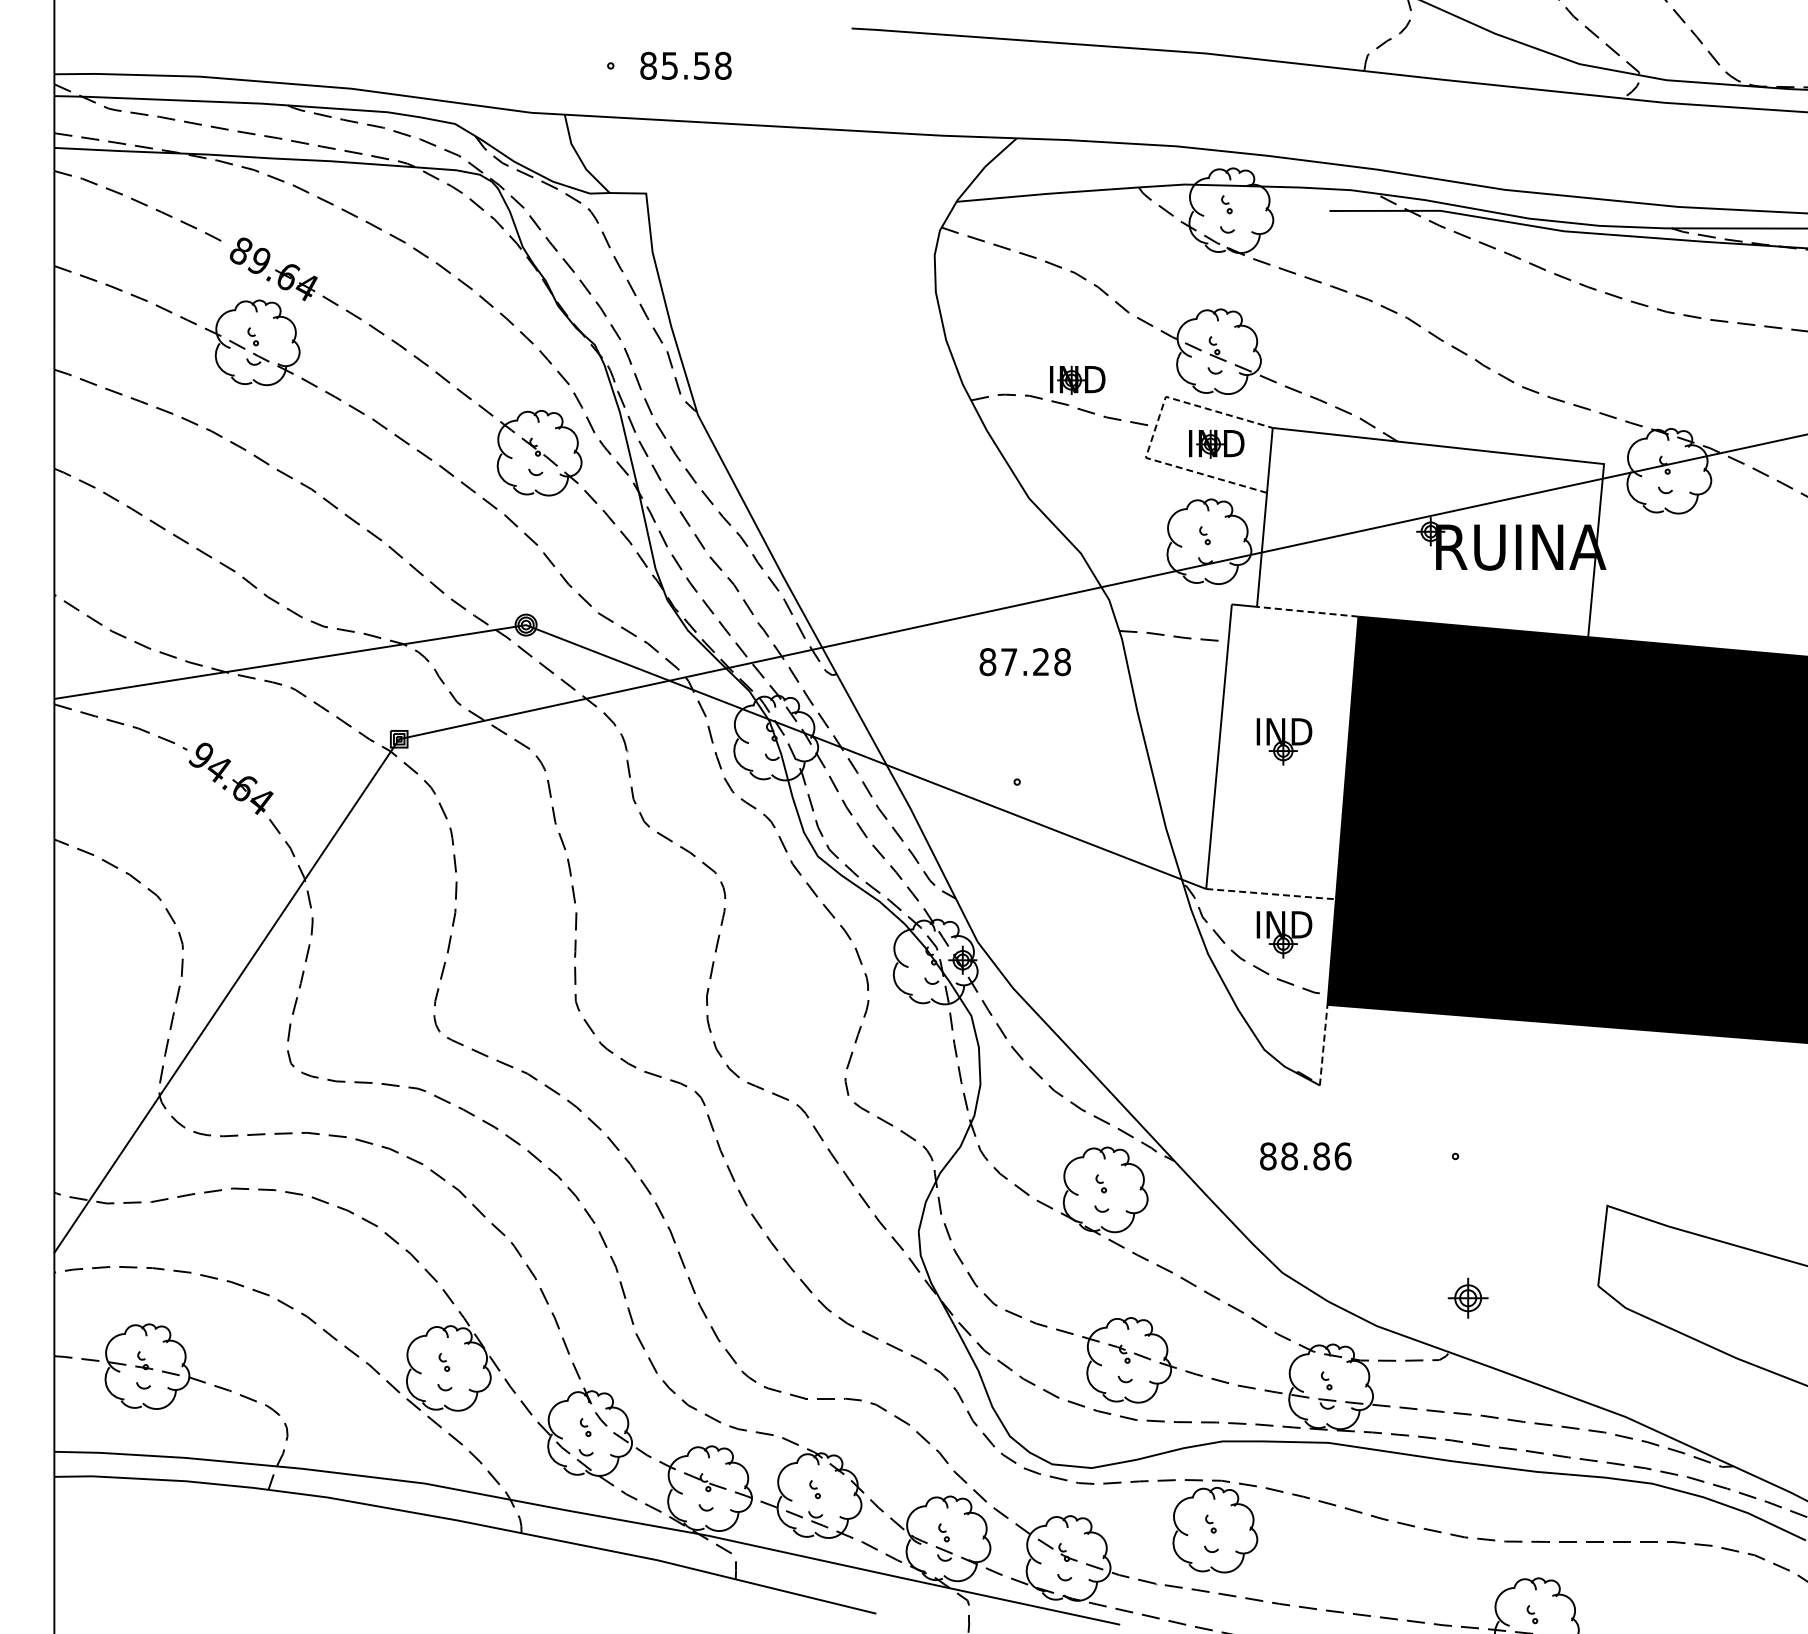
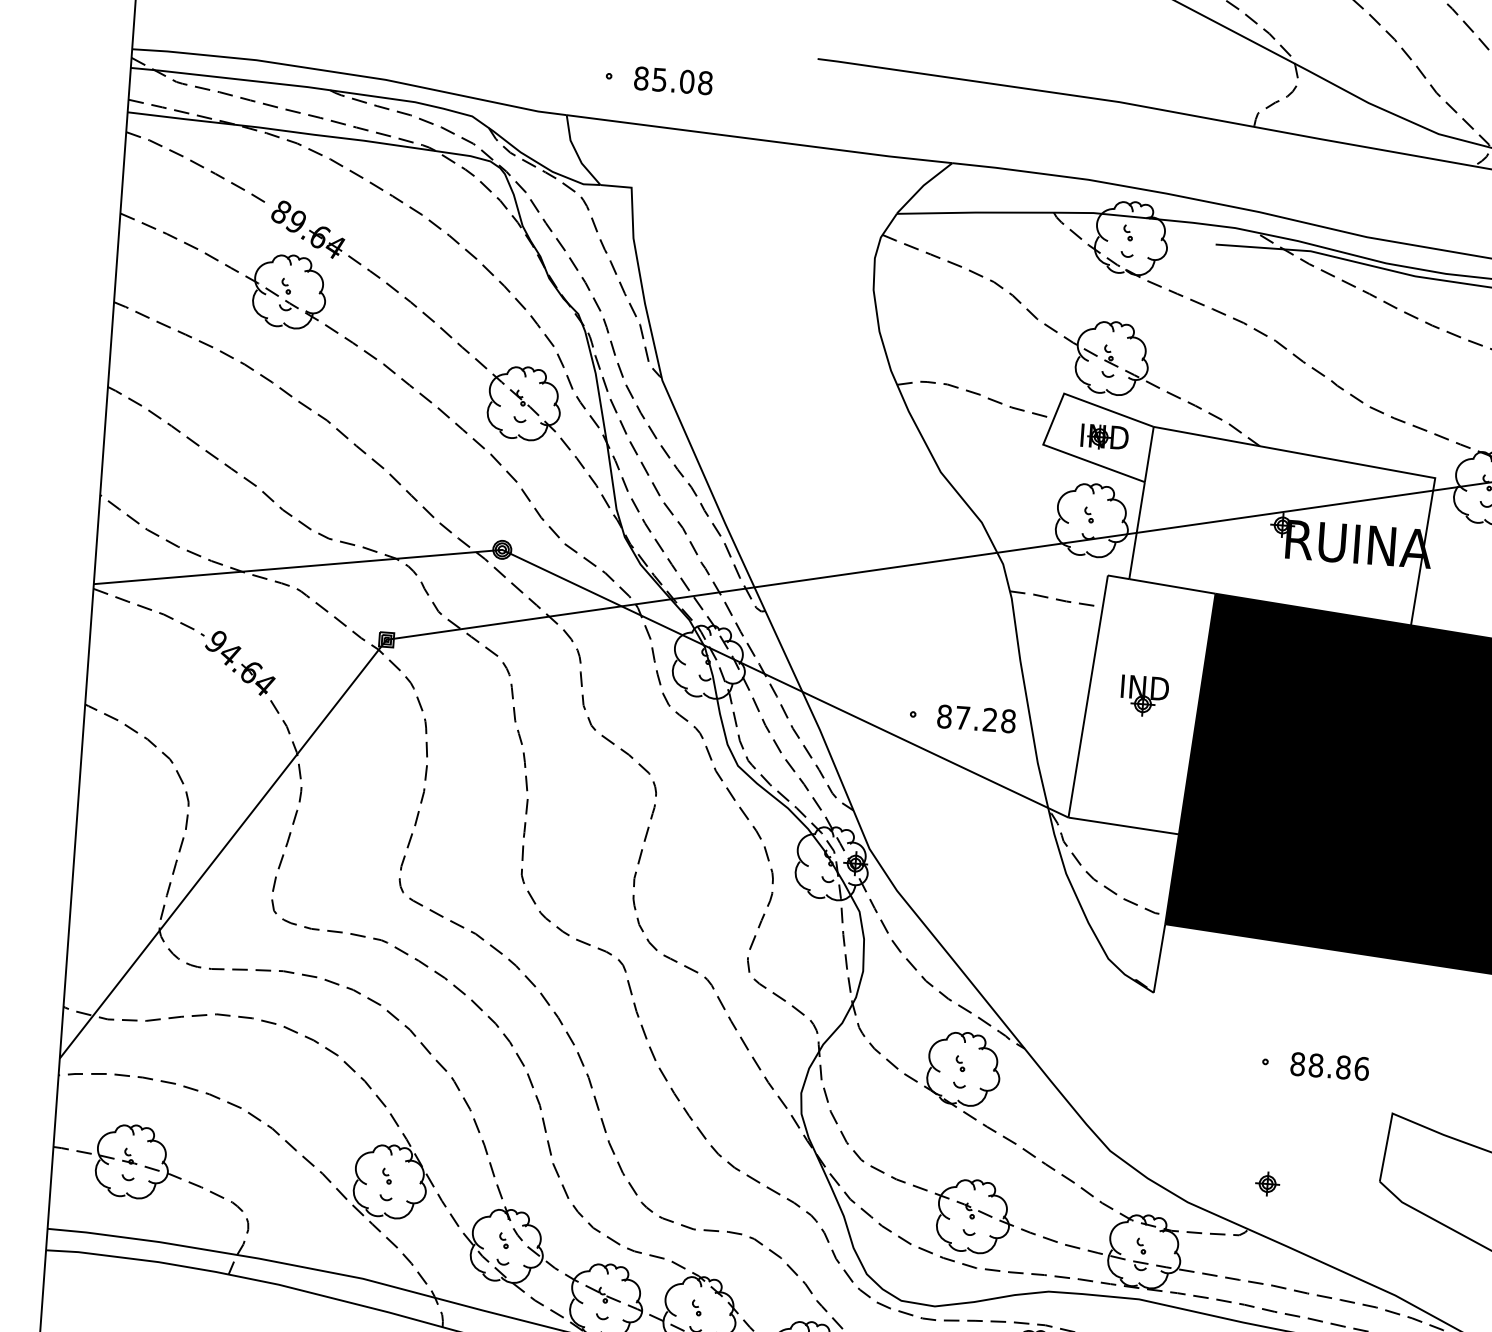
text: (701, 65) -> (686, 81), 85.58 -> 85.08
part: (1077, 379) -> (989, 373), removed
line: (1153, 434) -> (1051, 425), dashed -> solid
line: (1307, 611) -> (1172, 586), dashed -> solid
text: (1024, 662) -> (975, 719), moved
line: (1271, 894) -> (1124, 826), dashed -> solid
part: (1284, 934) -> (1132, 861), removed
line: (1323, 1045) -> (1159, 958), dashed -> solid
text: (1305, 1156) -> (1329, 1066), moved
part: (1467, 1297) -> (1267, 1183), size x0.71

